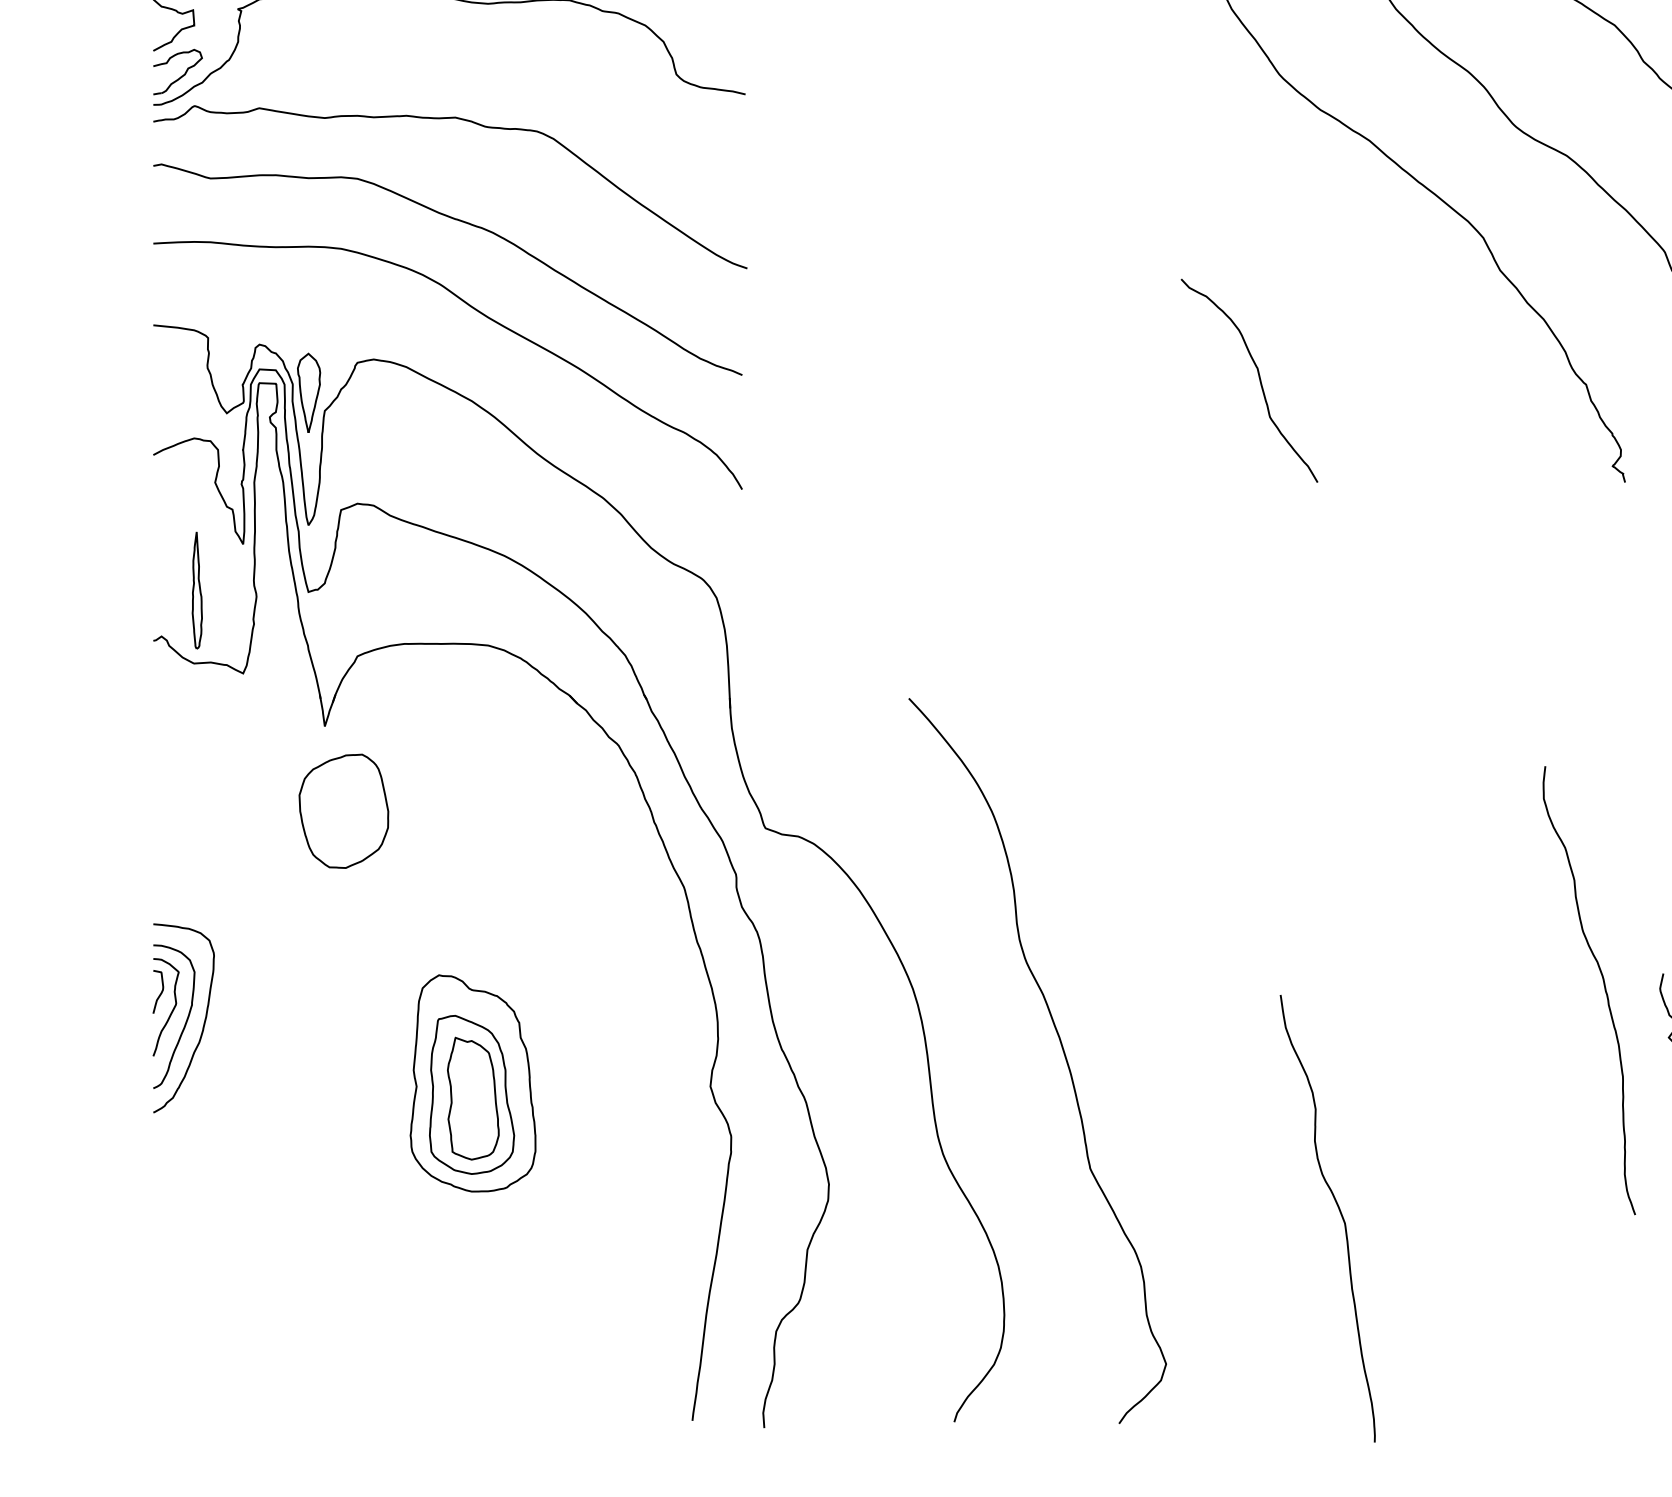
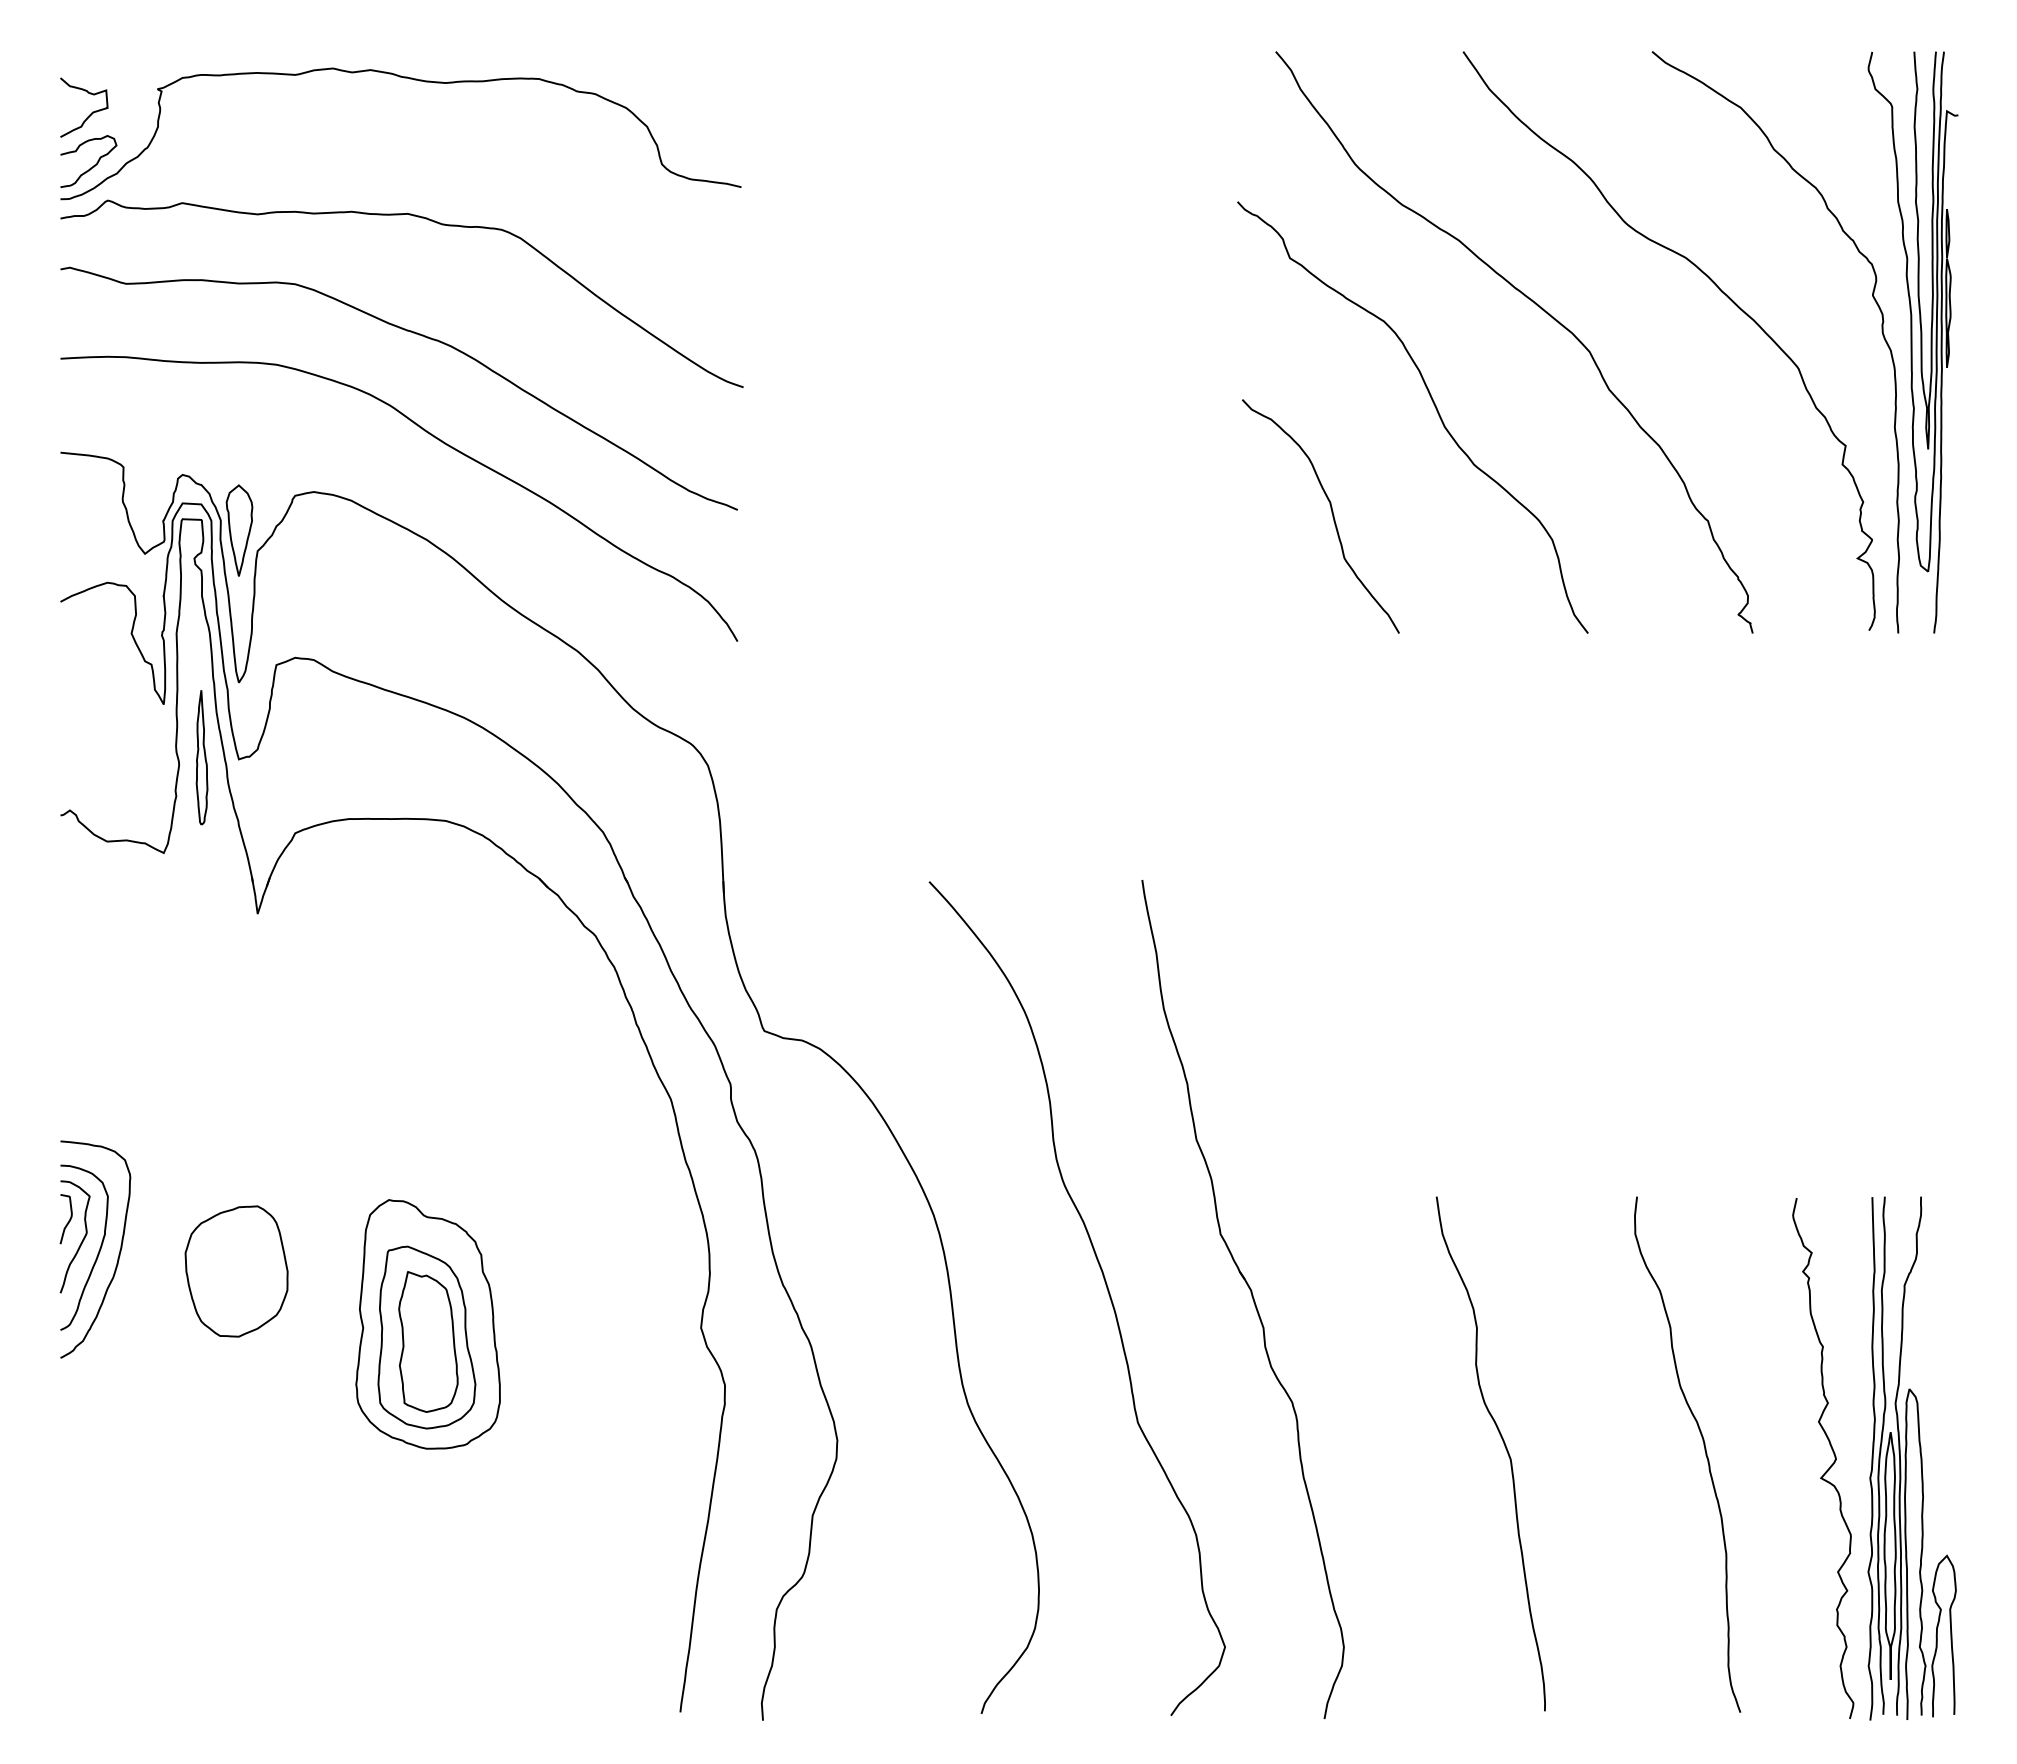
curve: (1348, 285) -> (1434, 406), added
part: (196, 590) -> (201, 757), moved
part: (343, 811) -> (236, 1271), moved
curve: (1604, 986) -> (1704, 1450), moved
part: (1189, 1059) -> (1251, 1296), added
curve: (1340, 1214) -> (1505, 1449), moved

